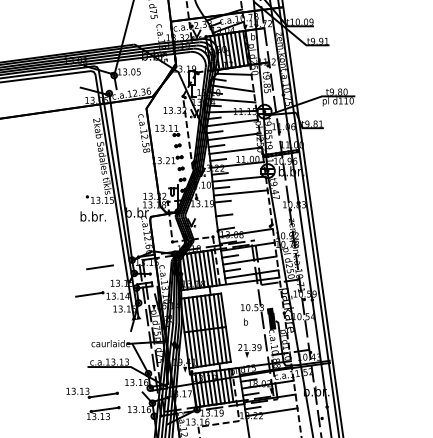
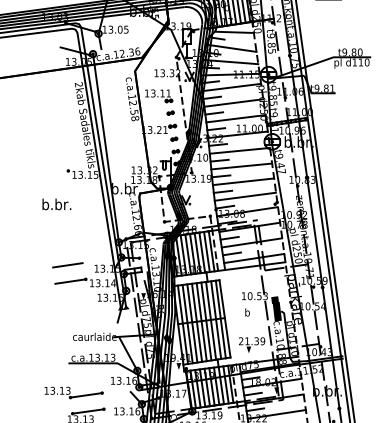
line: (242, 206) -> (243, 181), added
text: (92, 216) -> (55, 204), moved
line: (243, 219) -> (244, 196), added
line: (99, 267) -> (67, 265), moved

